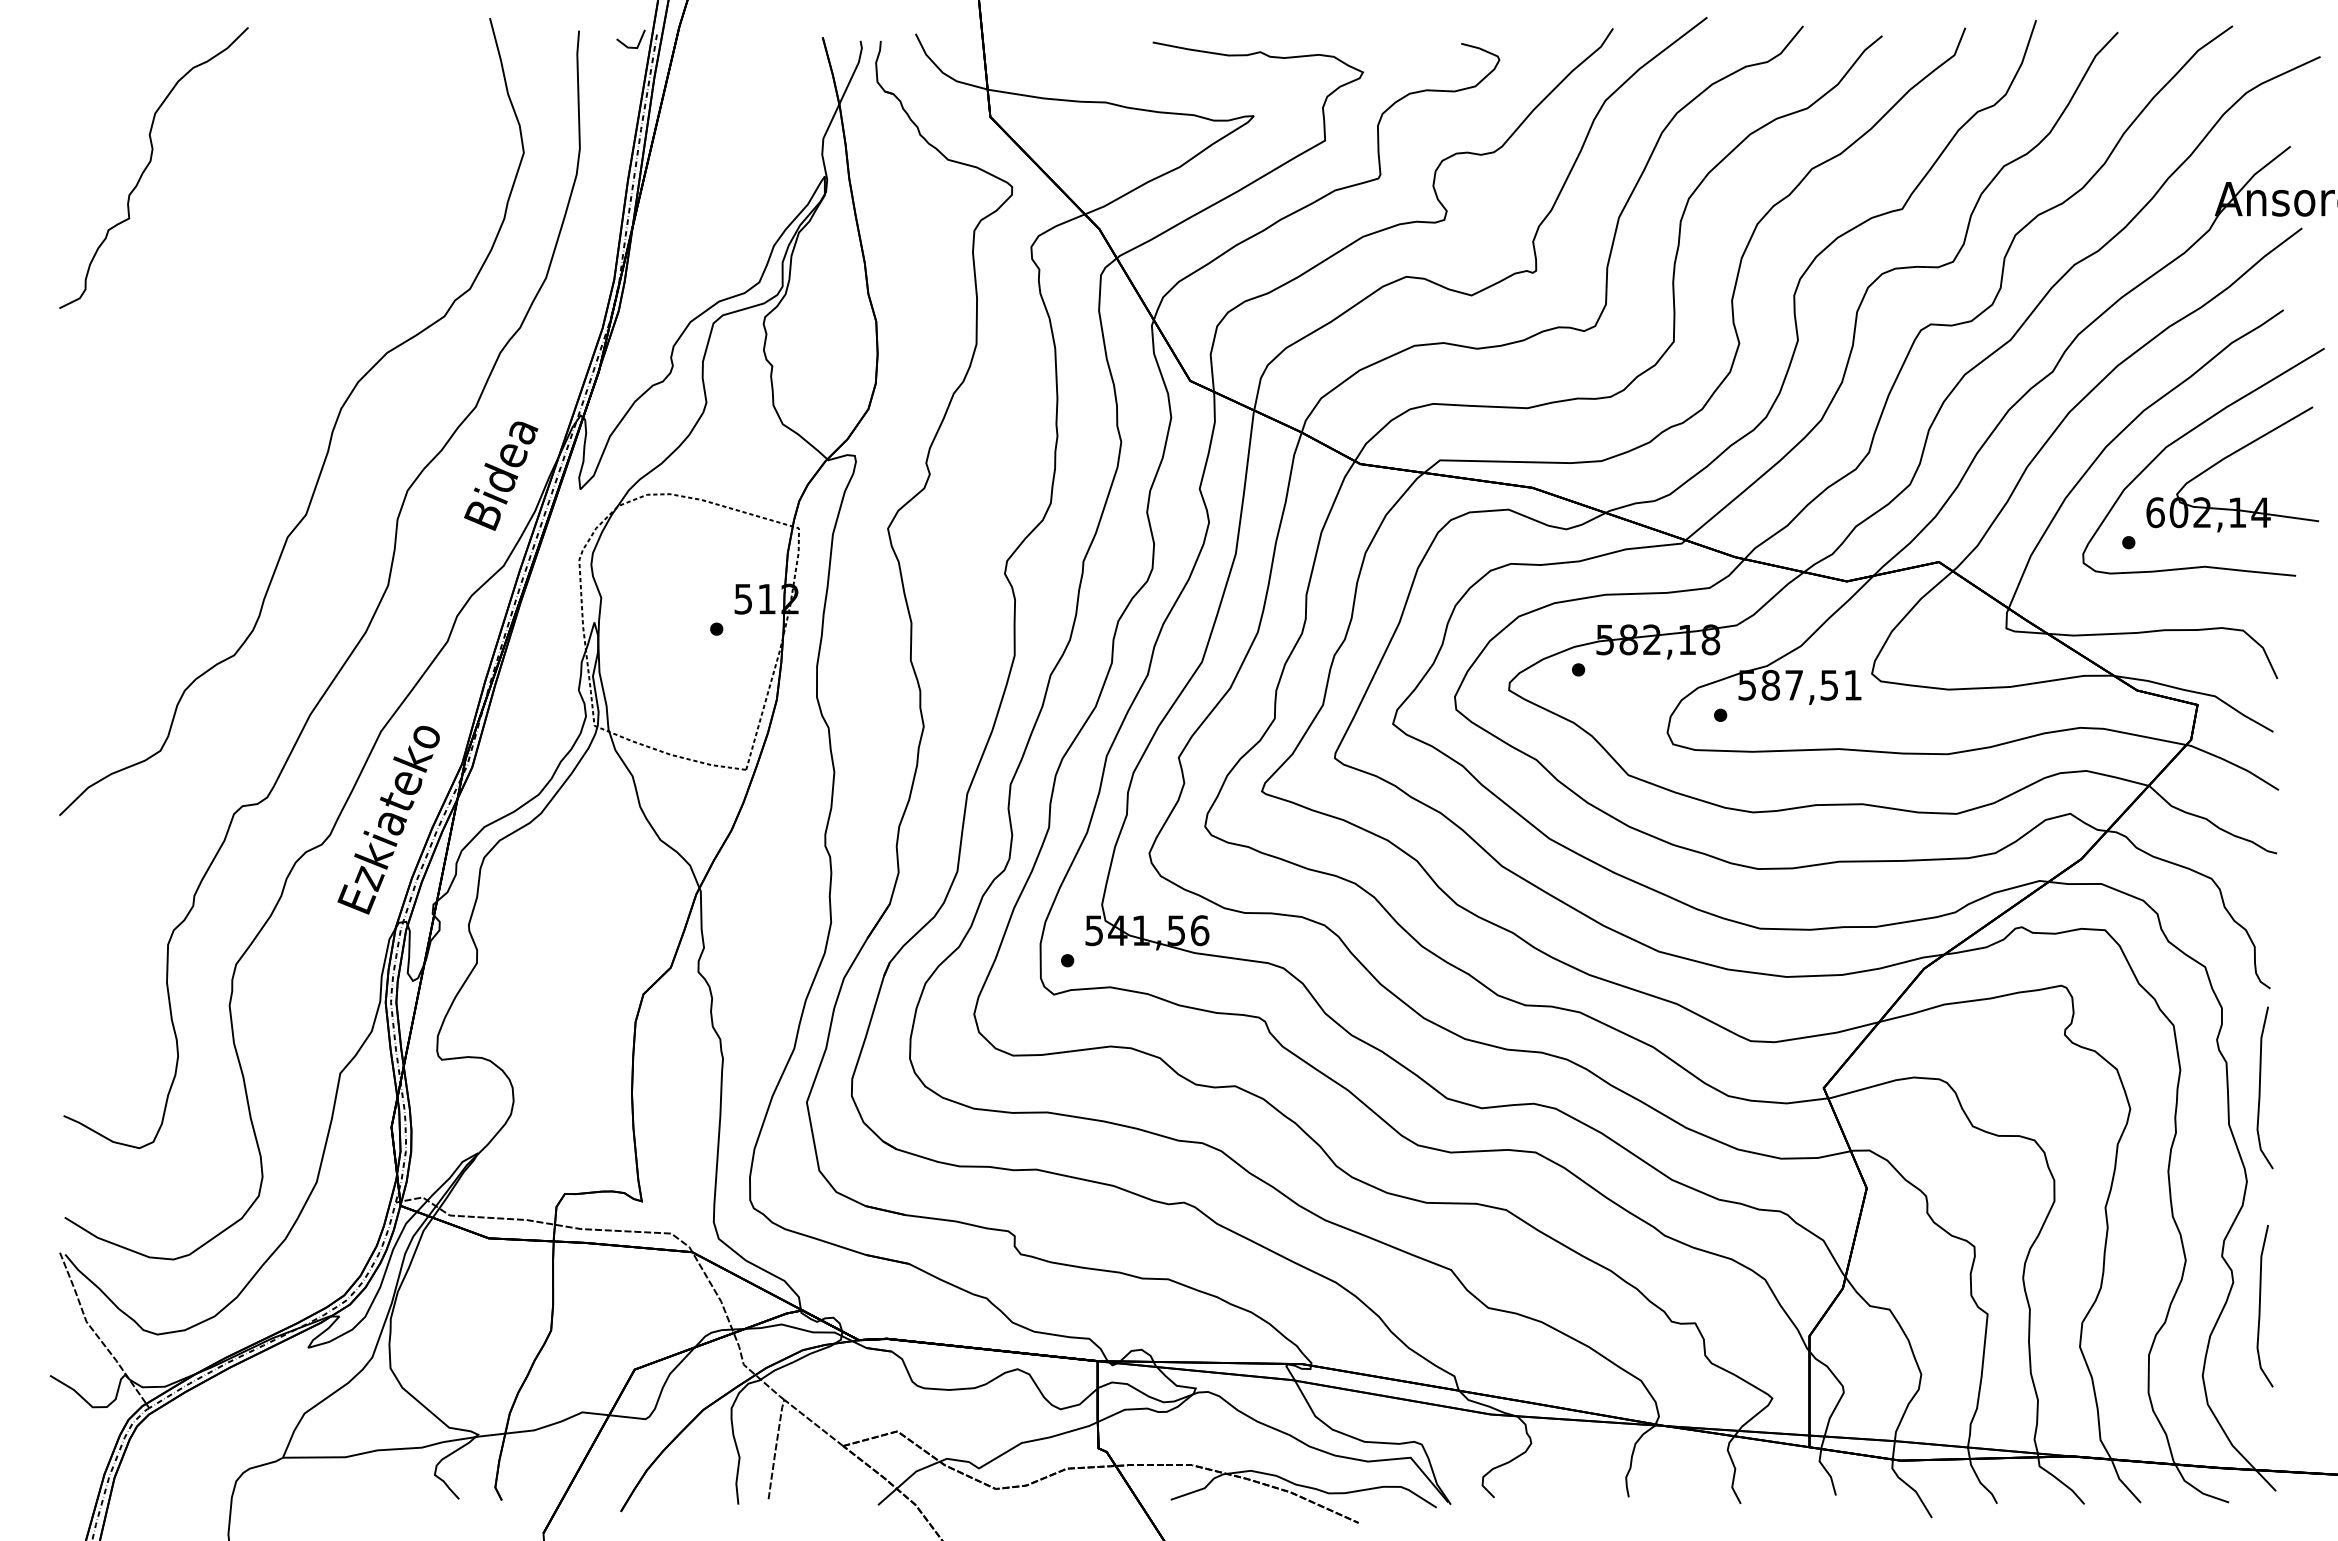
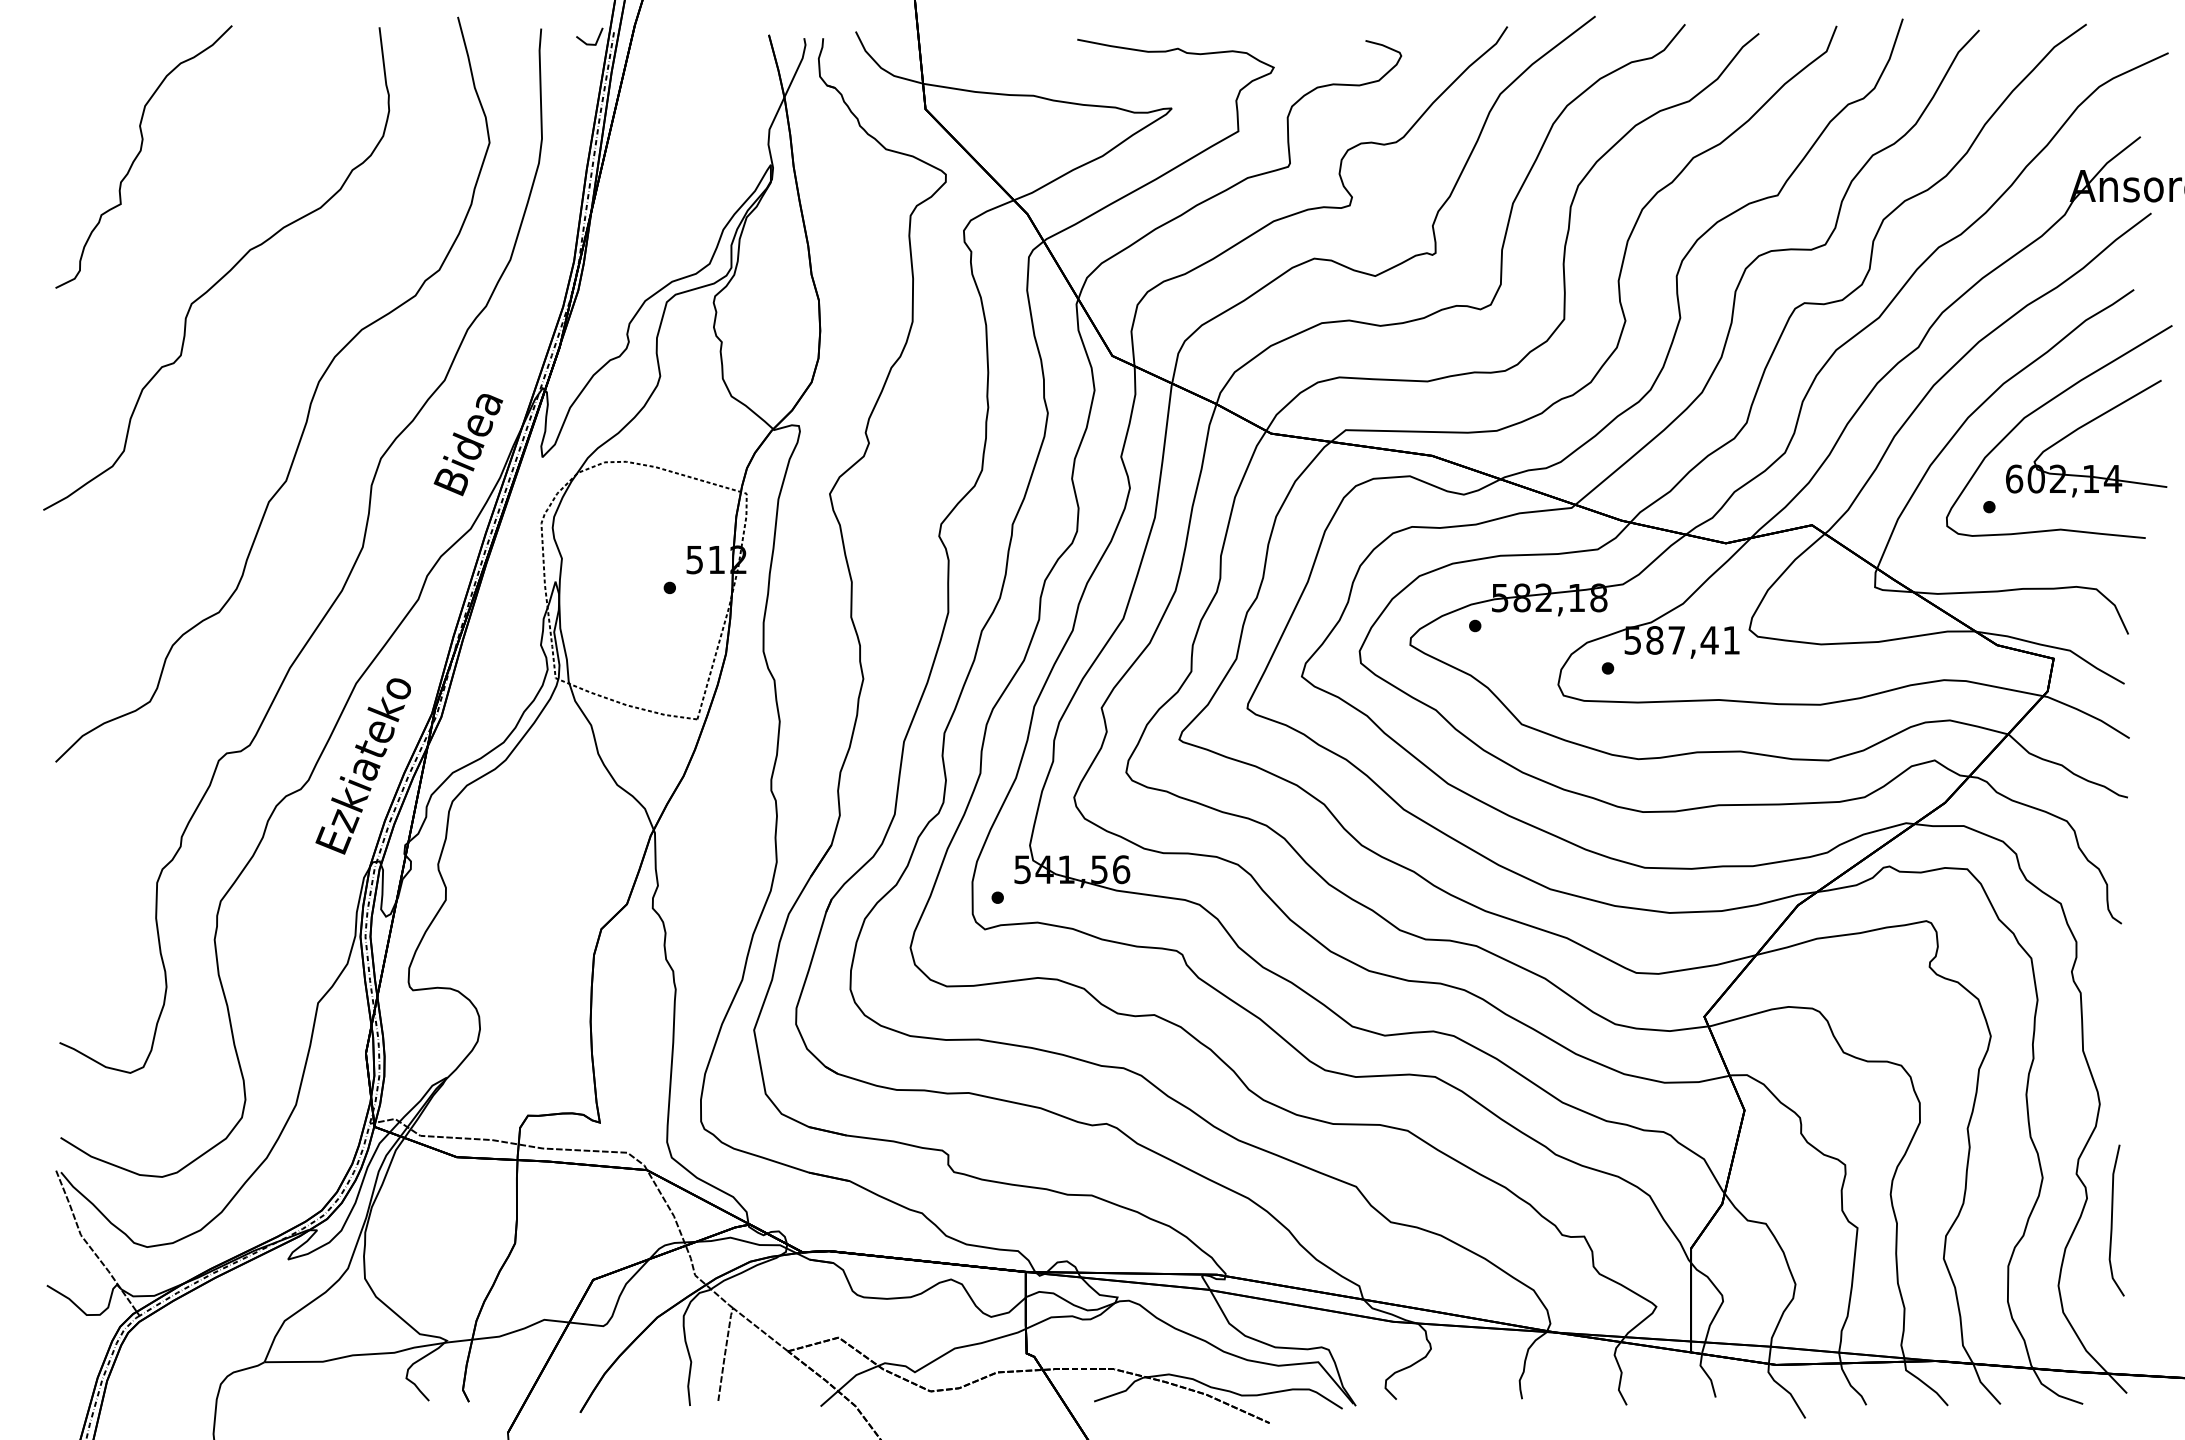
curve: (239, 294) -> (223, 275), added
text: (1829, 685) -> (1709, 640), 587,51 -> 587,41
curve: (2260, 1087) -> (2112, 1016), removed

